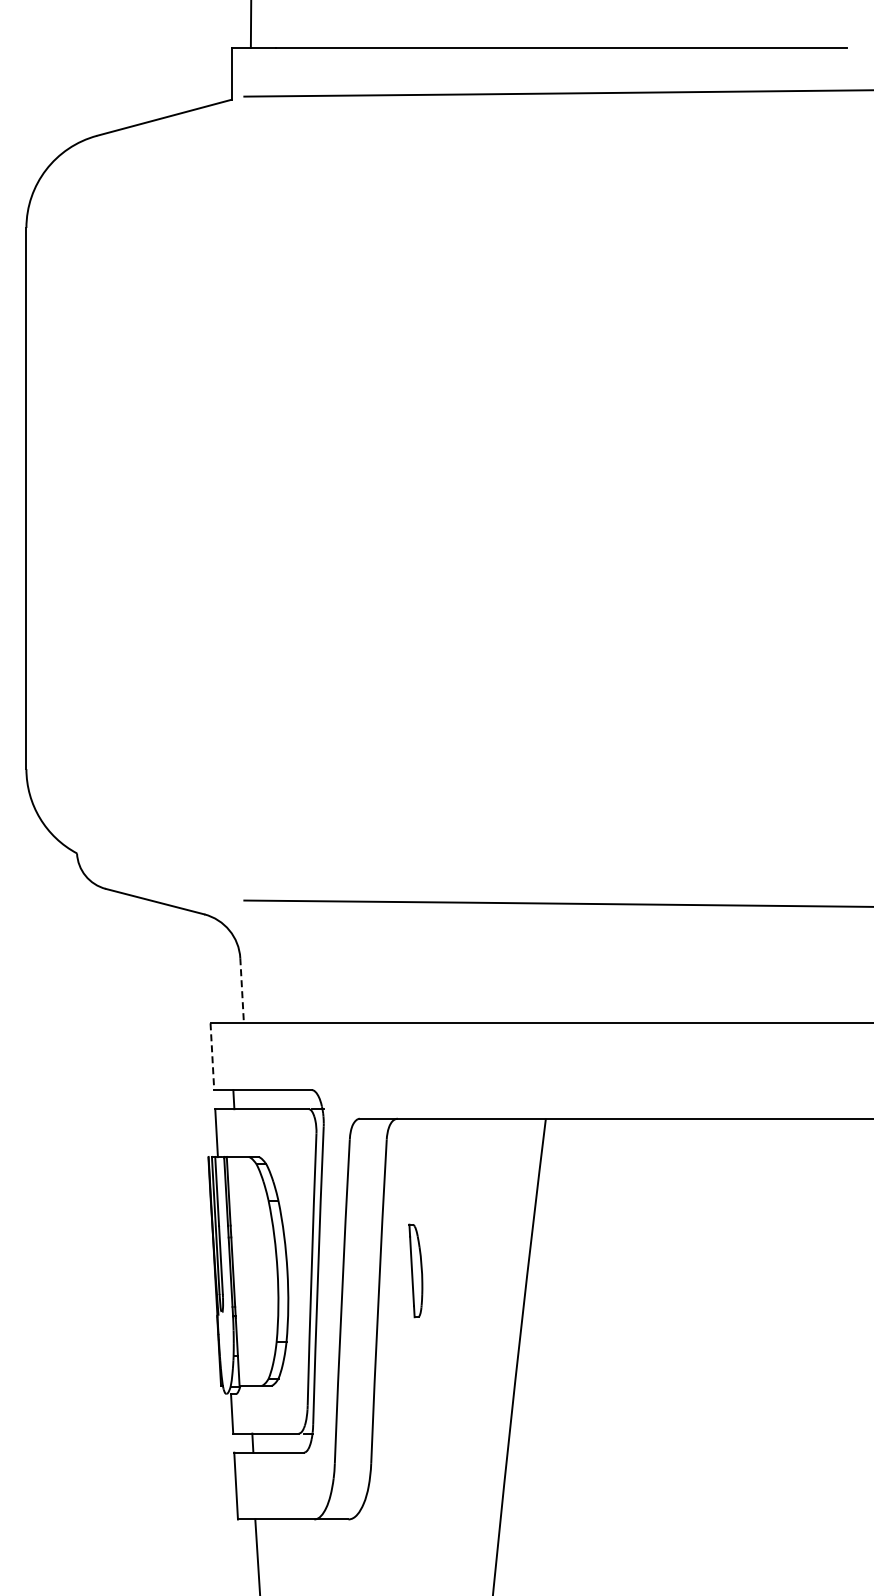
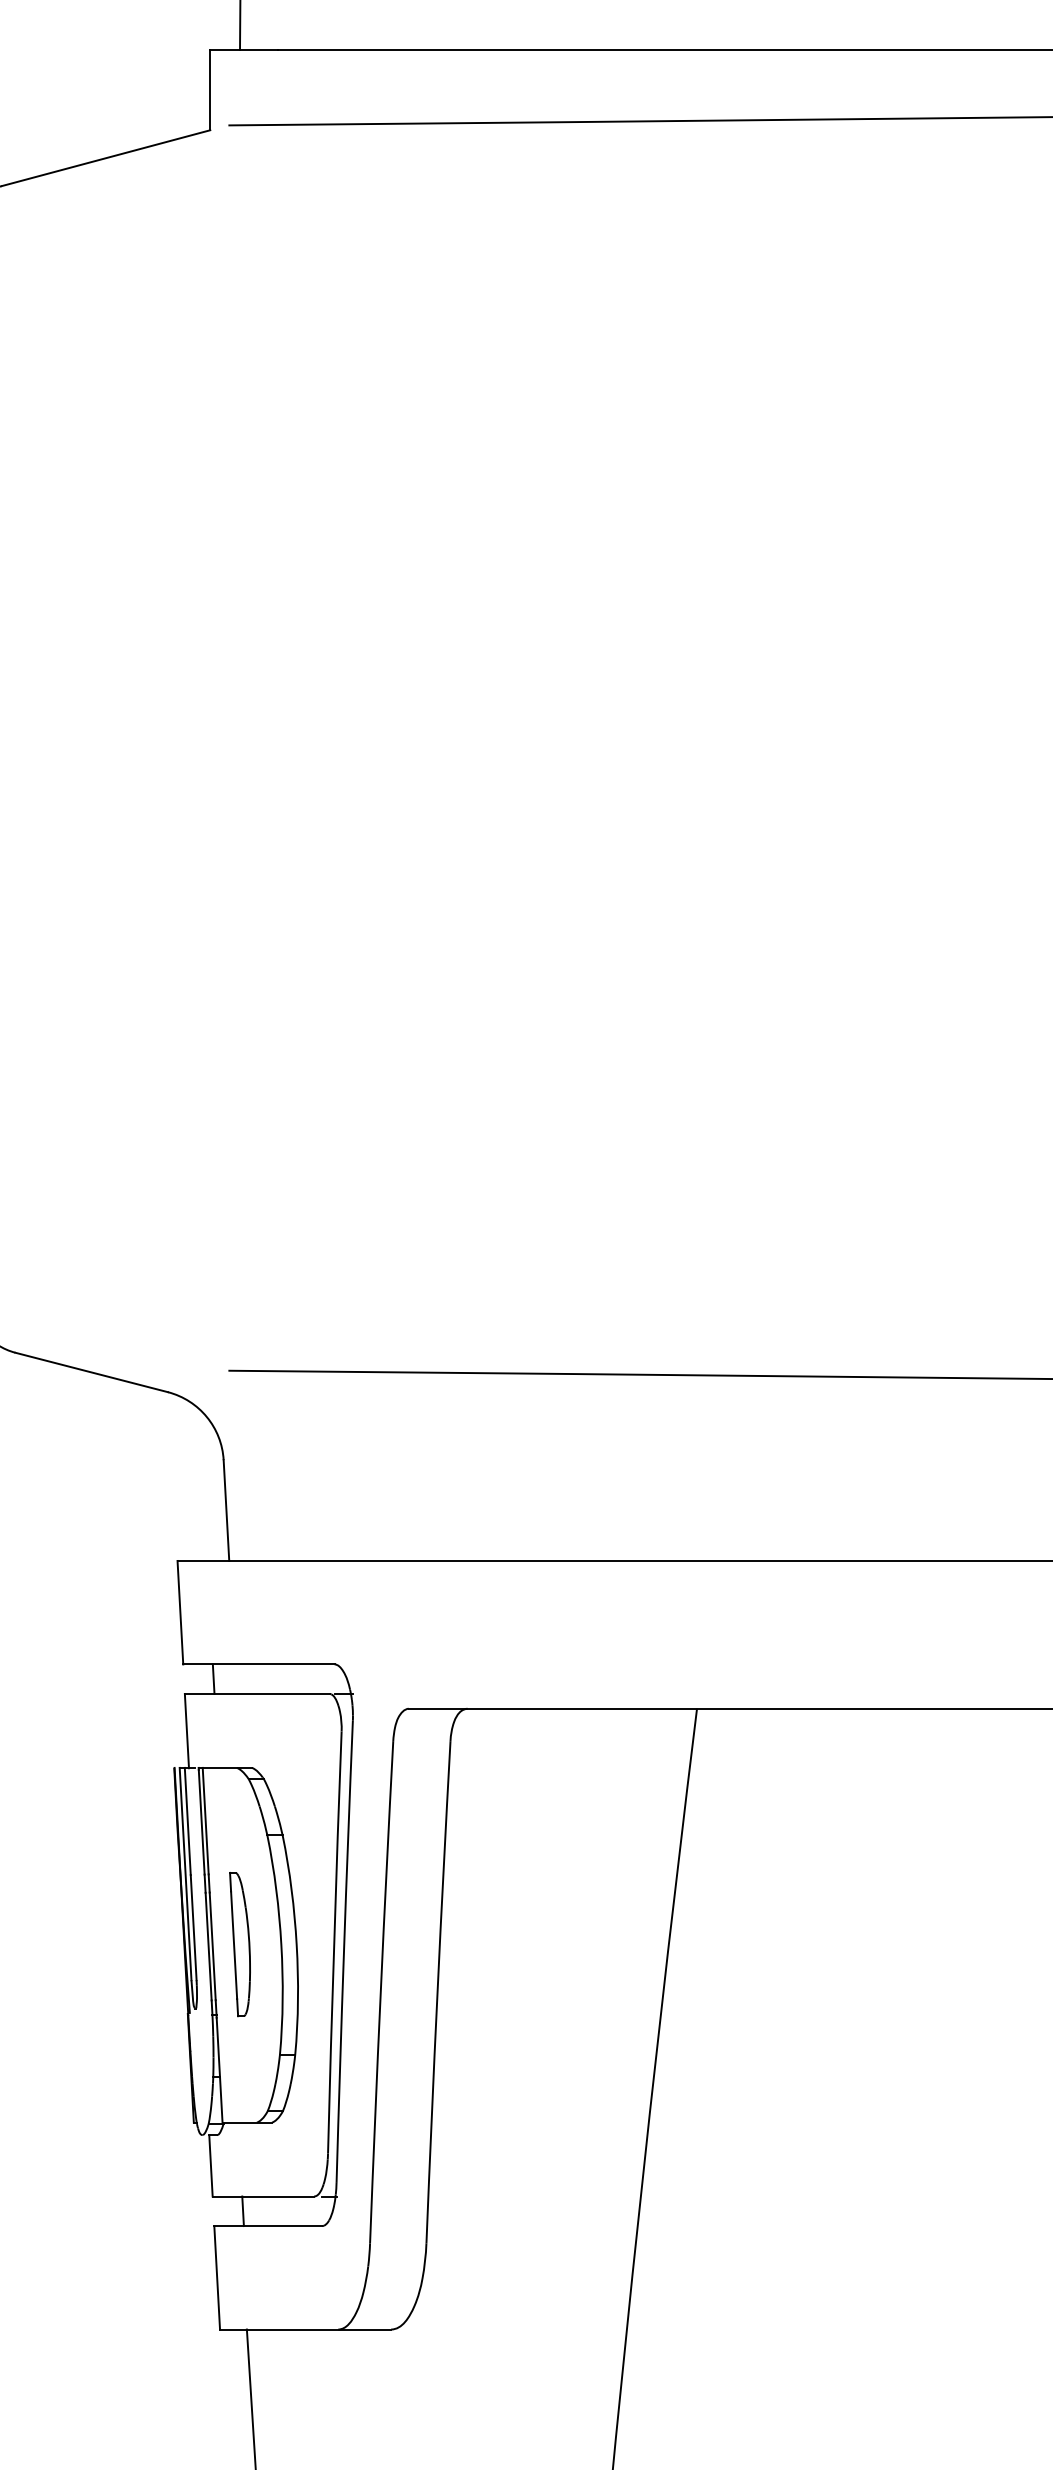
line: (242, 990) -> (227, 1510), dashed -> solid
line: (212, 1057) -> (180, 1613), dashed -> solid
part: (415, 1270) -> (239, 1943), moved

